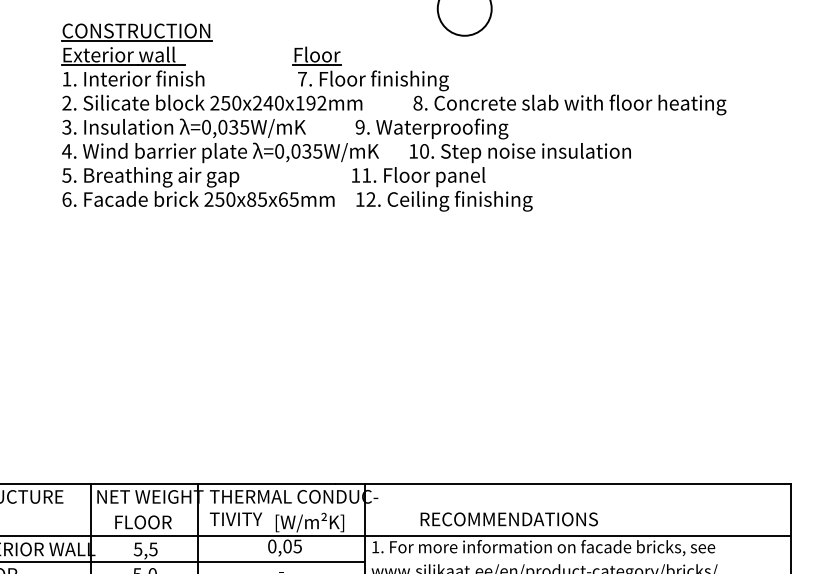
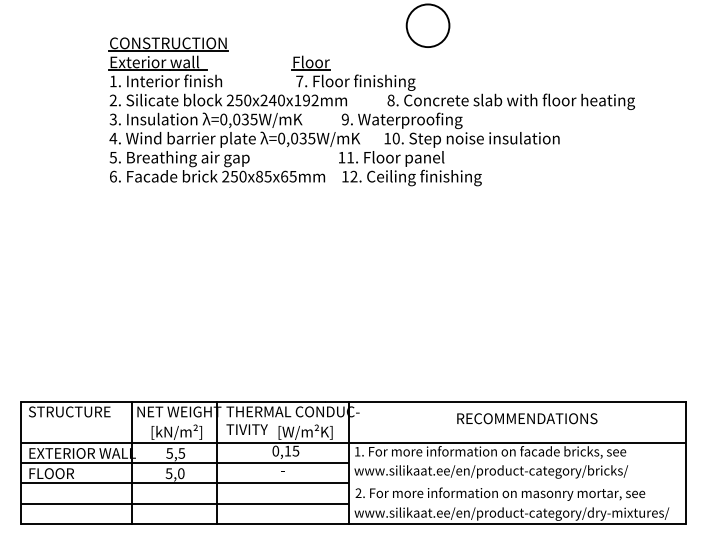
text: (509, 519) -> (527, 418), moved
text: (146, 521) -> (176, 431), FLOOR -> [kN/m²]
text: (287, 545) -> (287, 450), 0,05 -> 0,15

